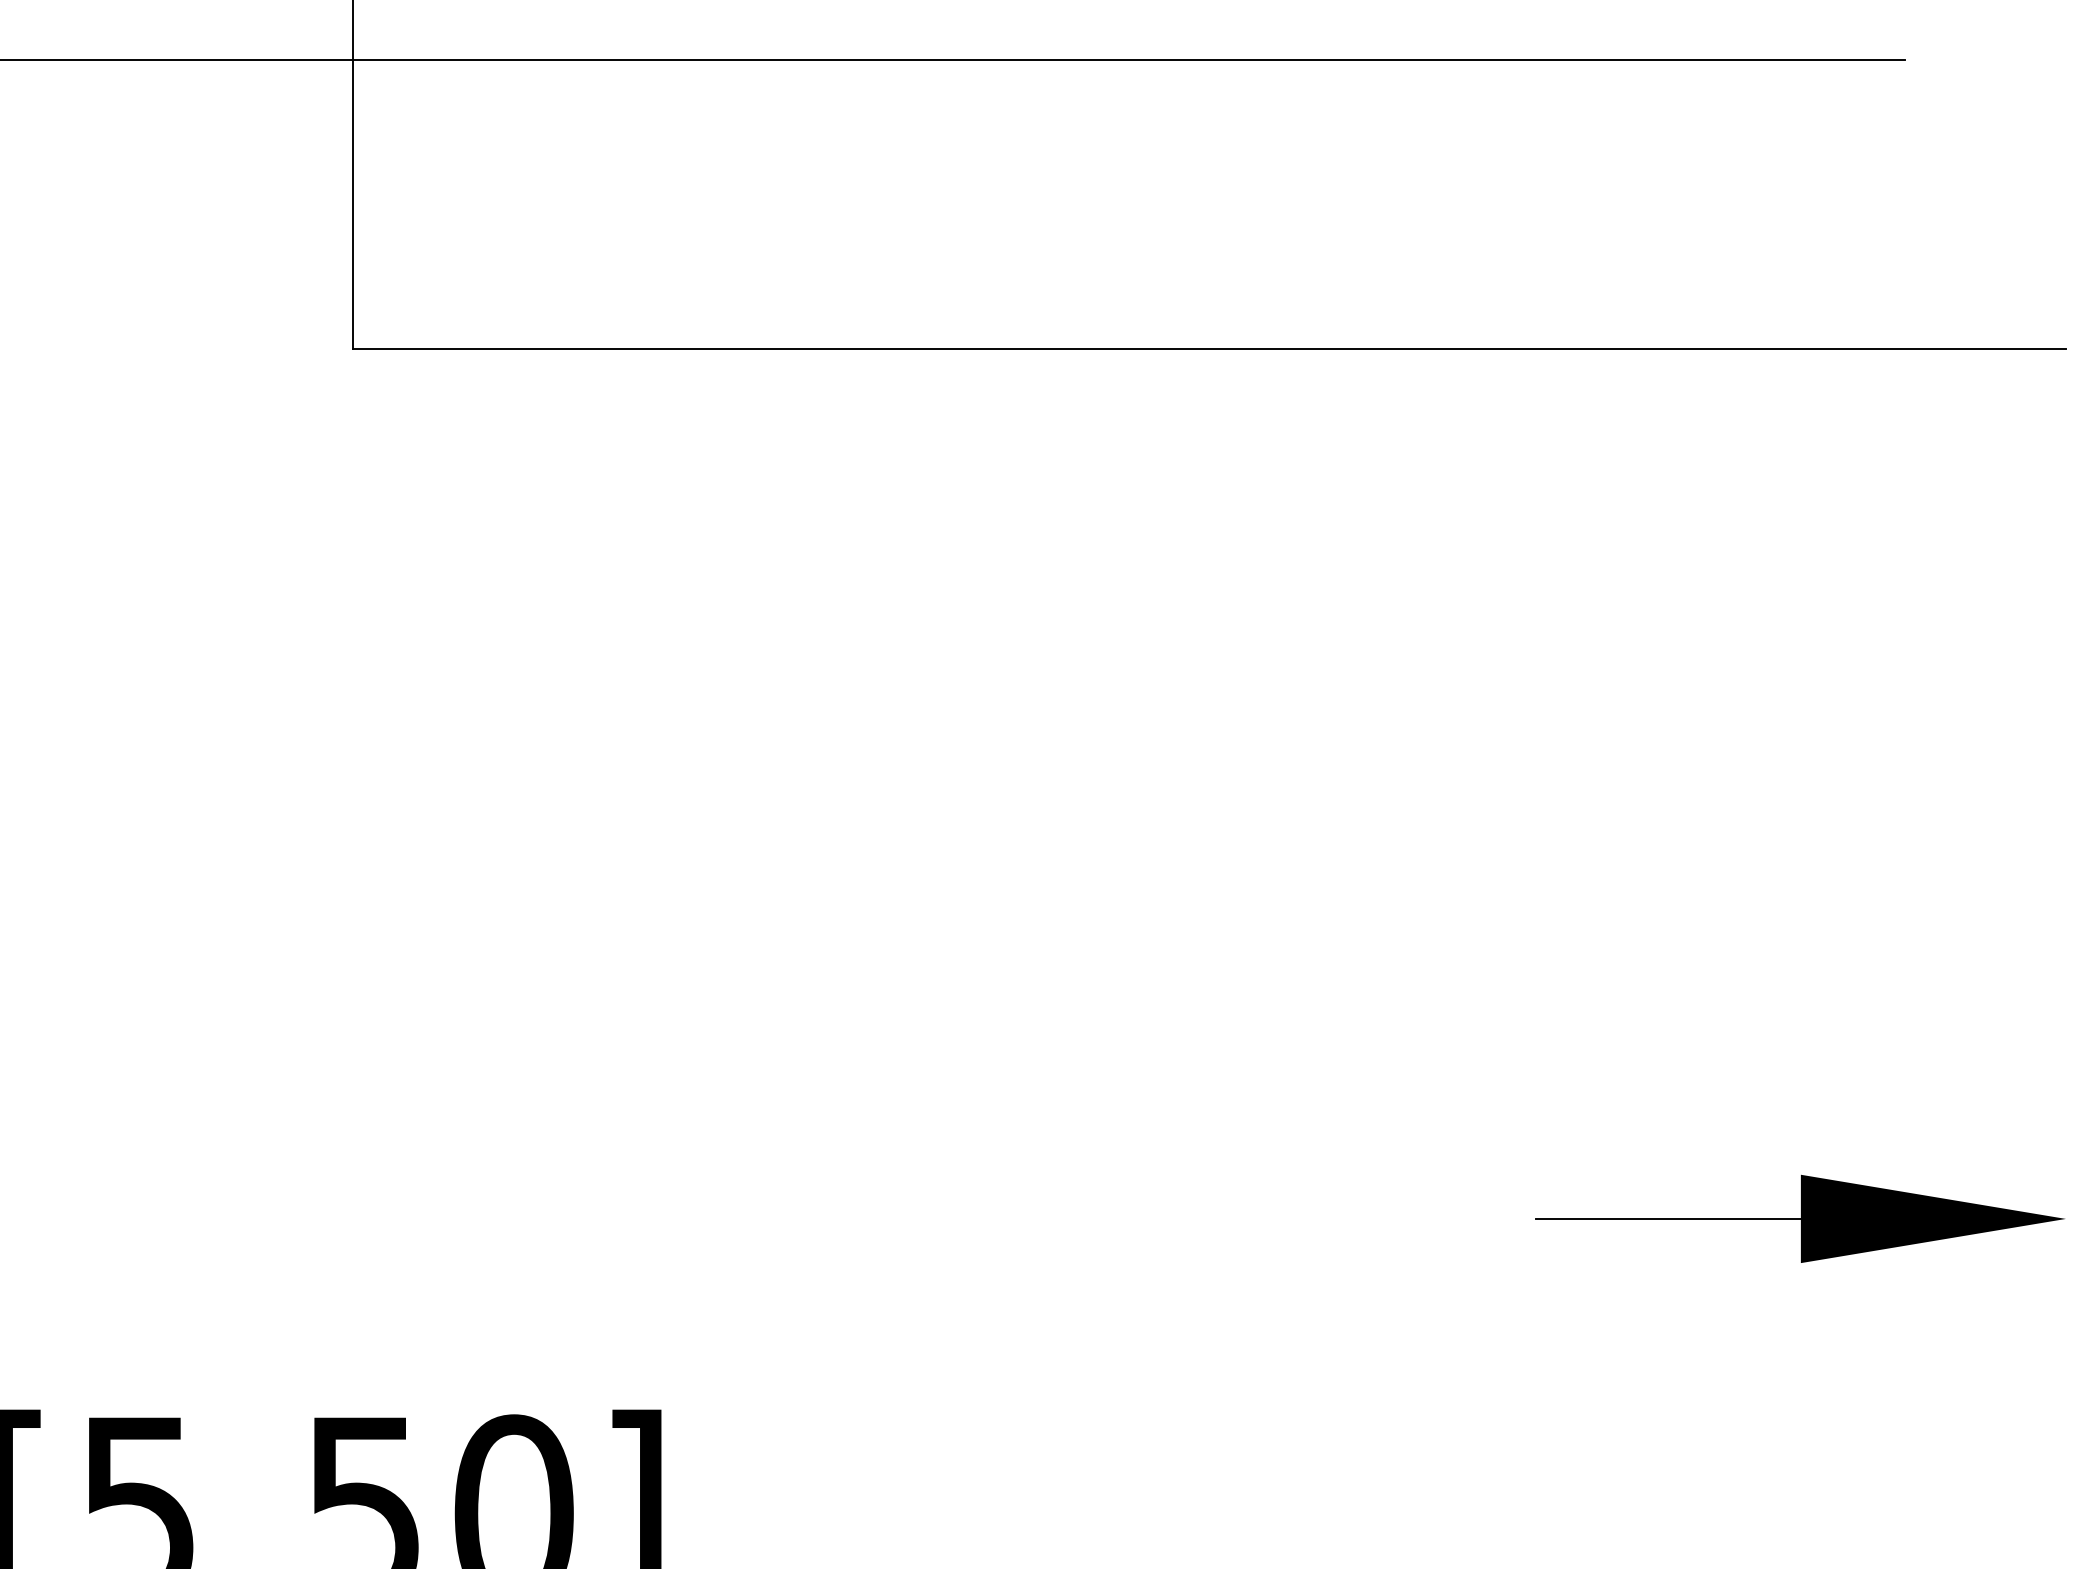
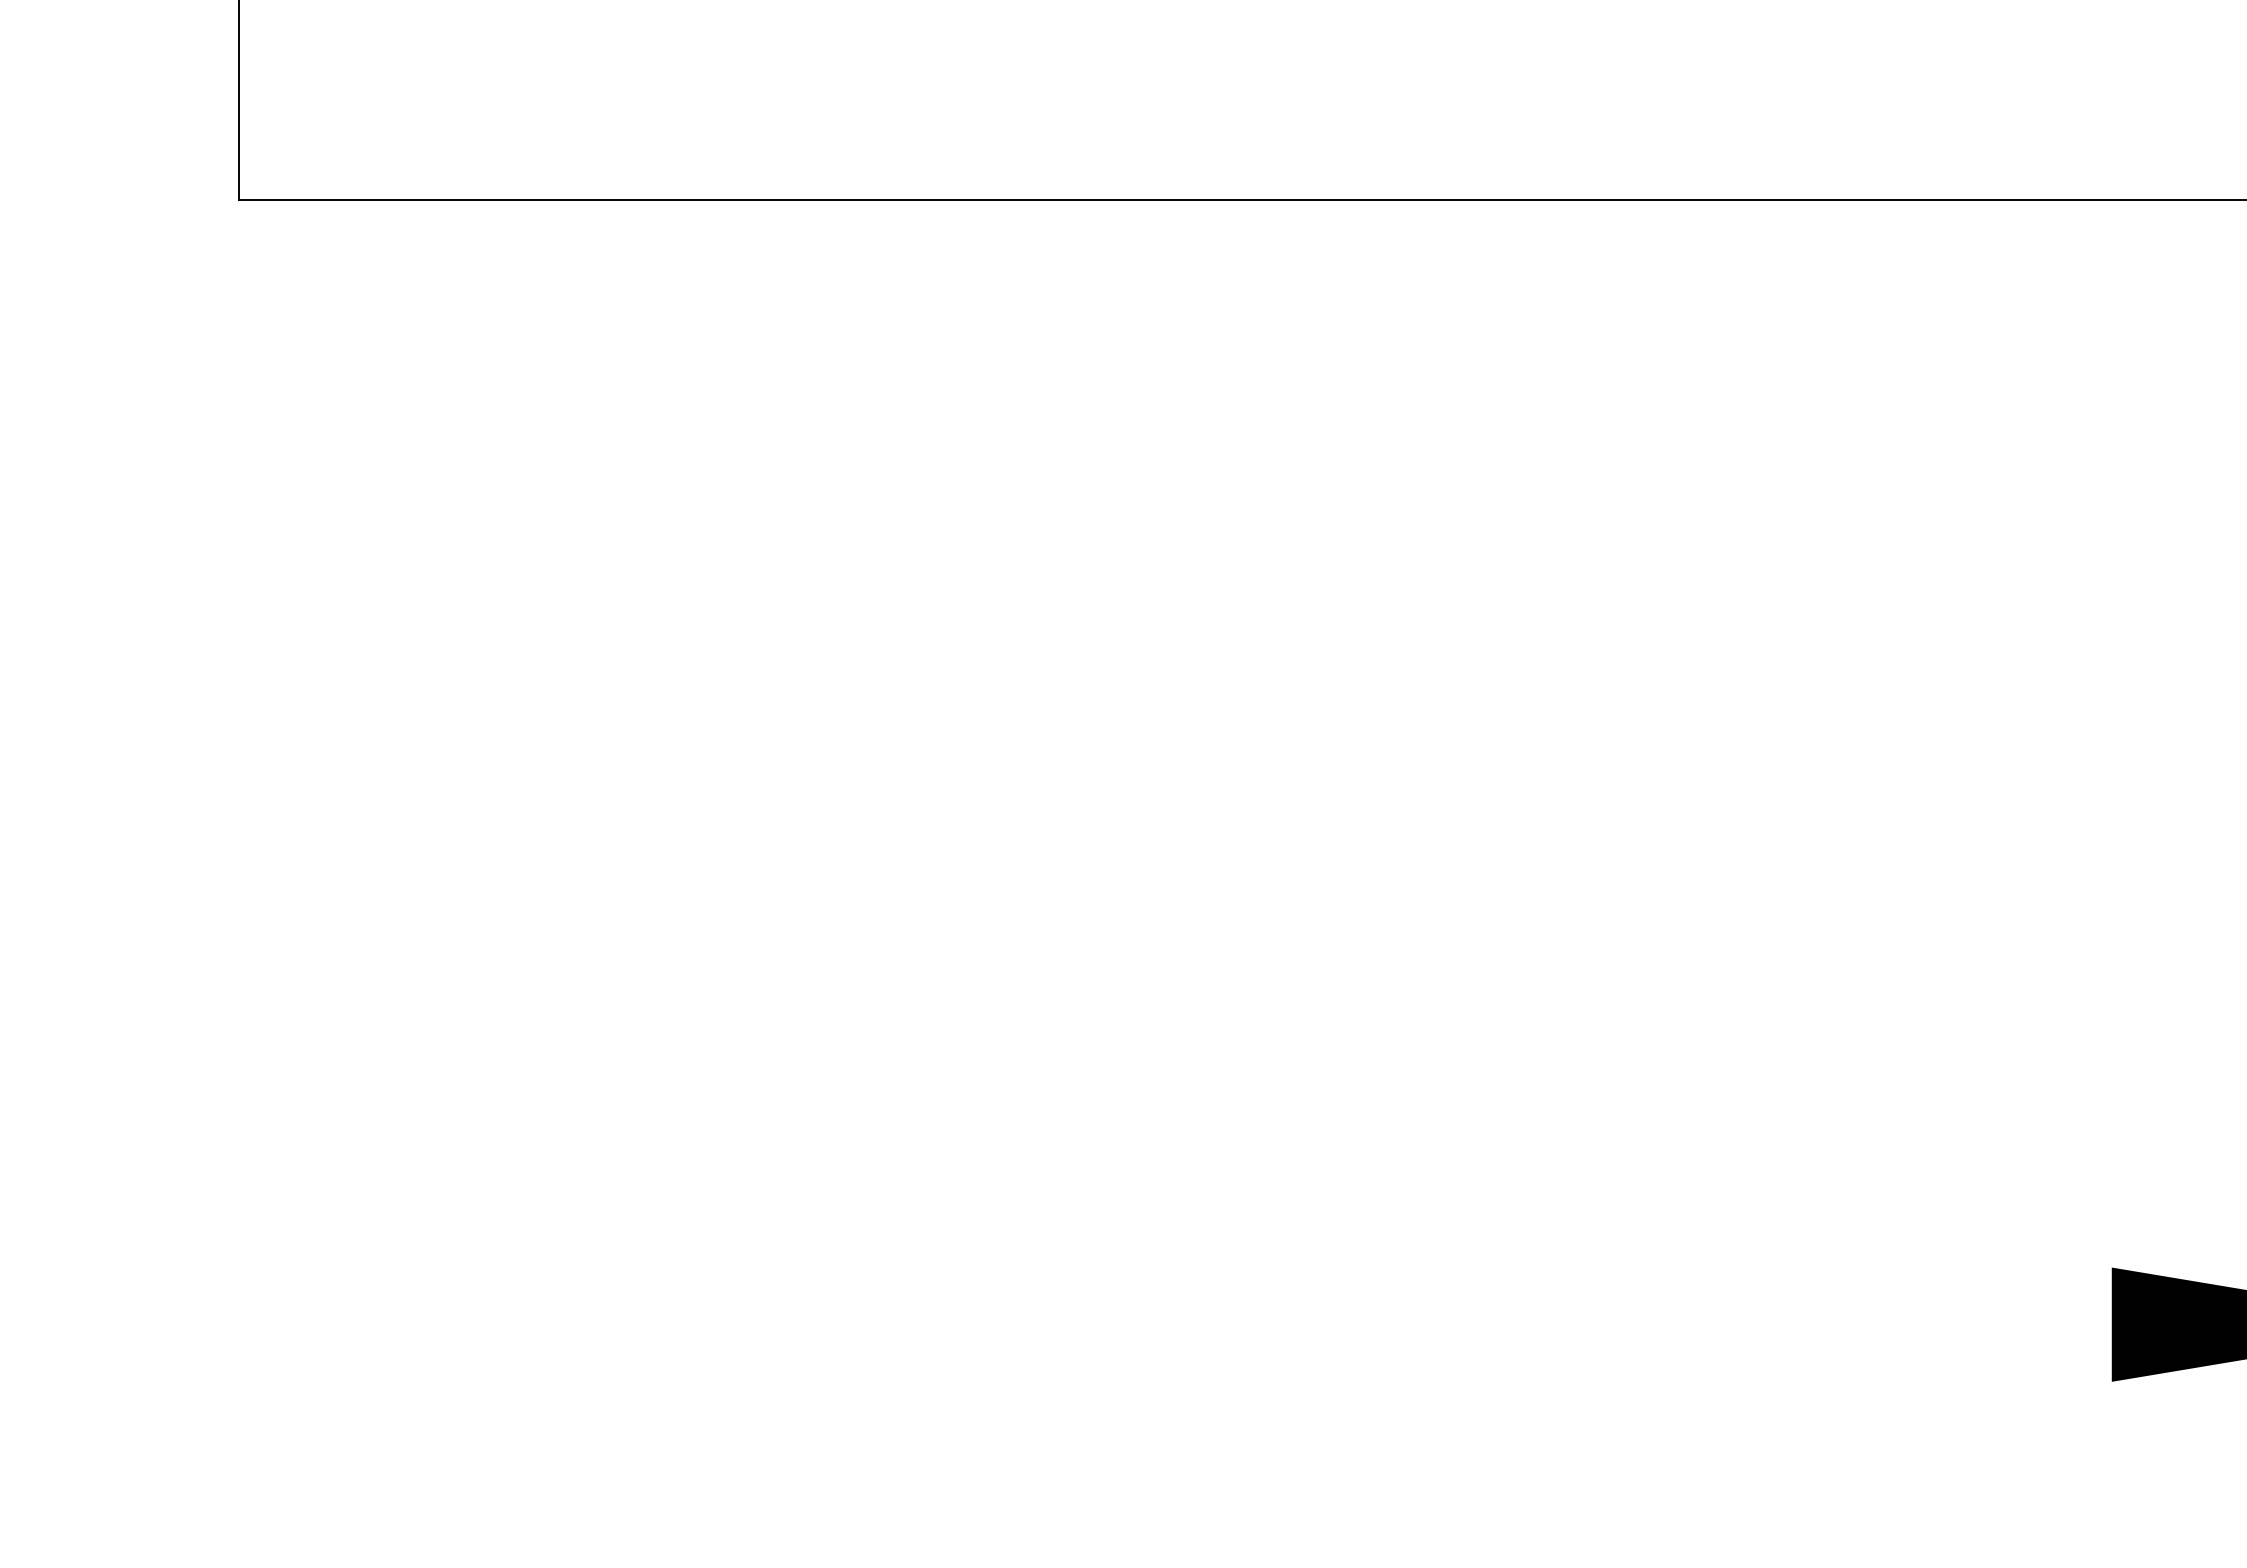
line: (1667, 1218) -> (1939, 1324), removed

